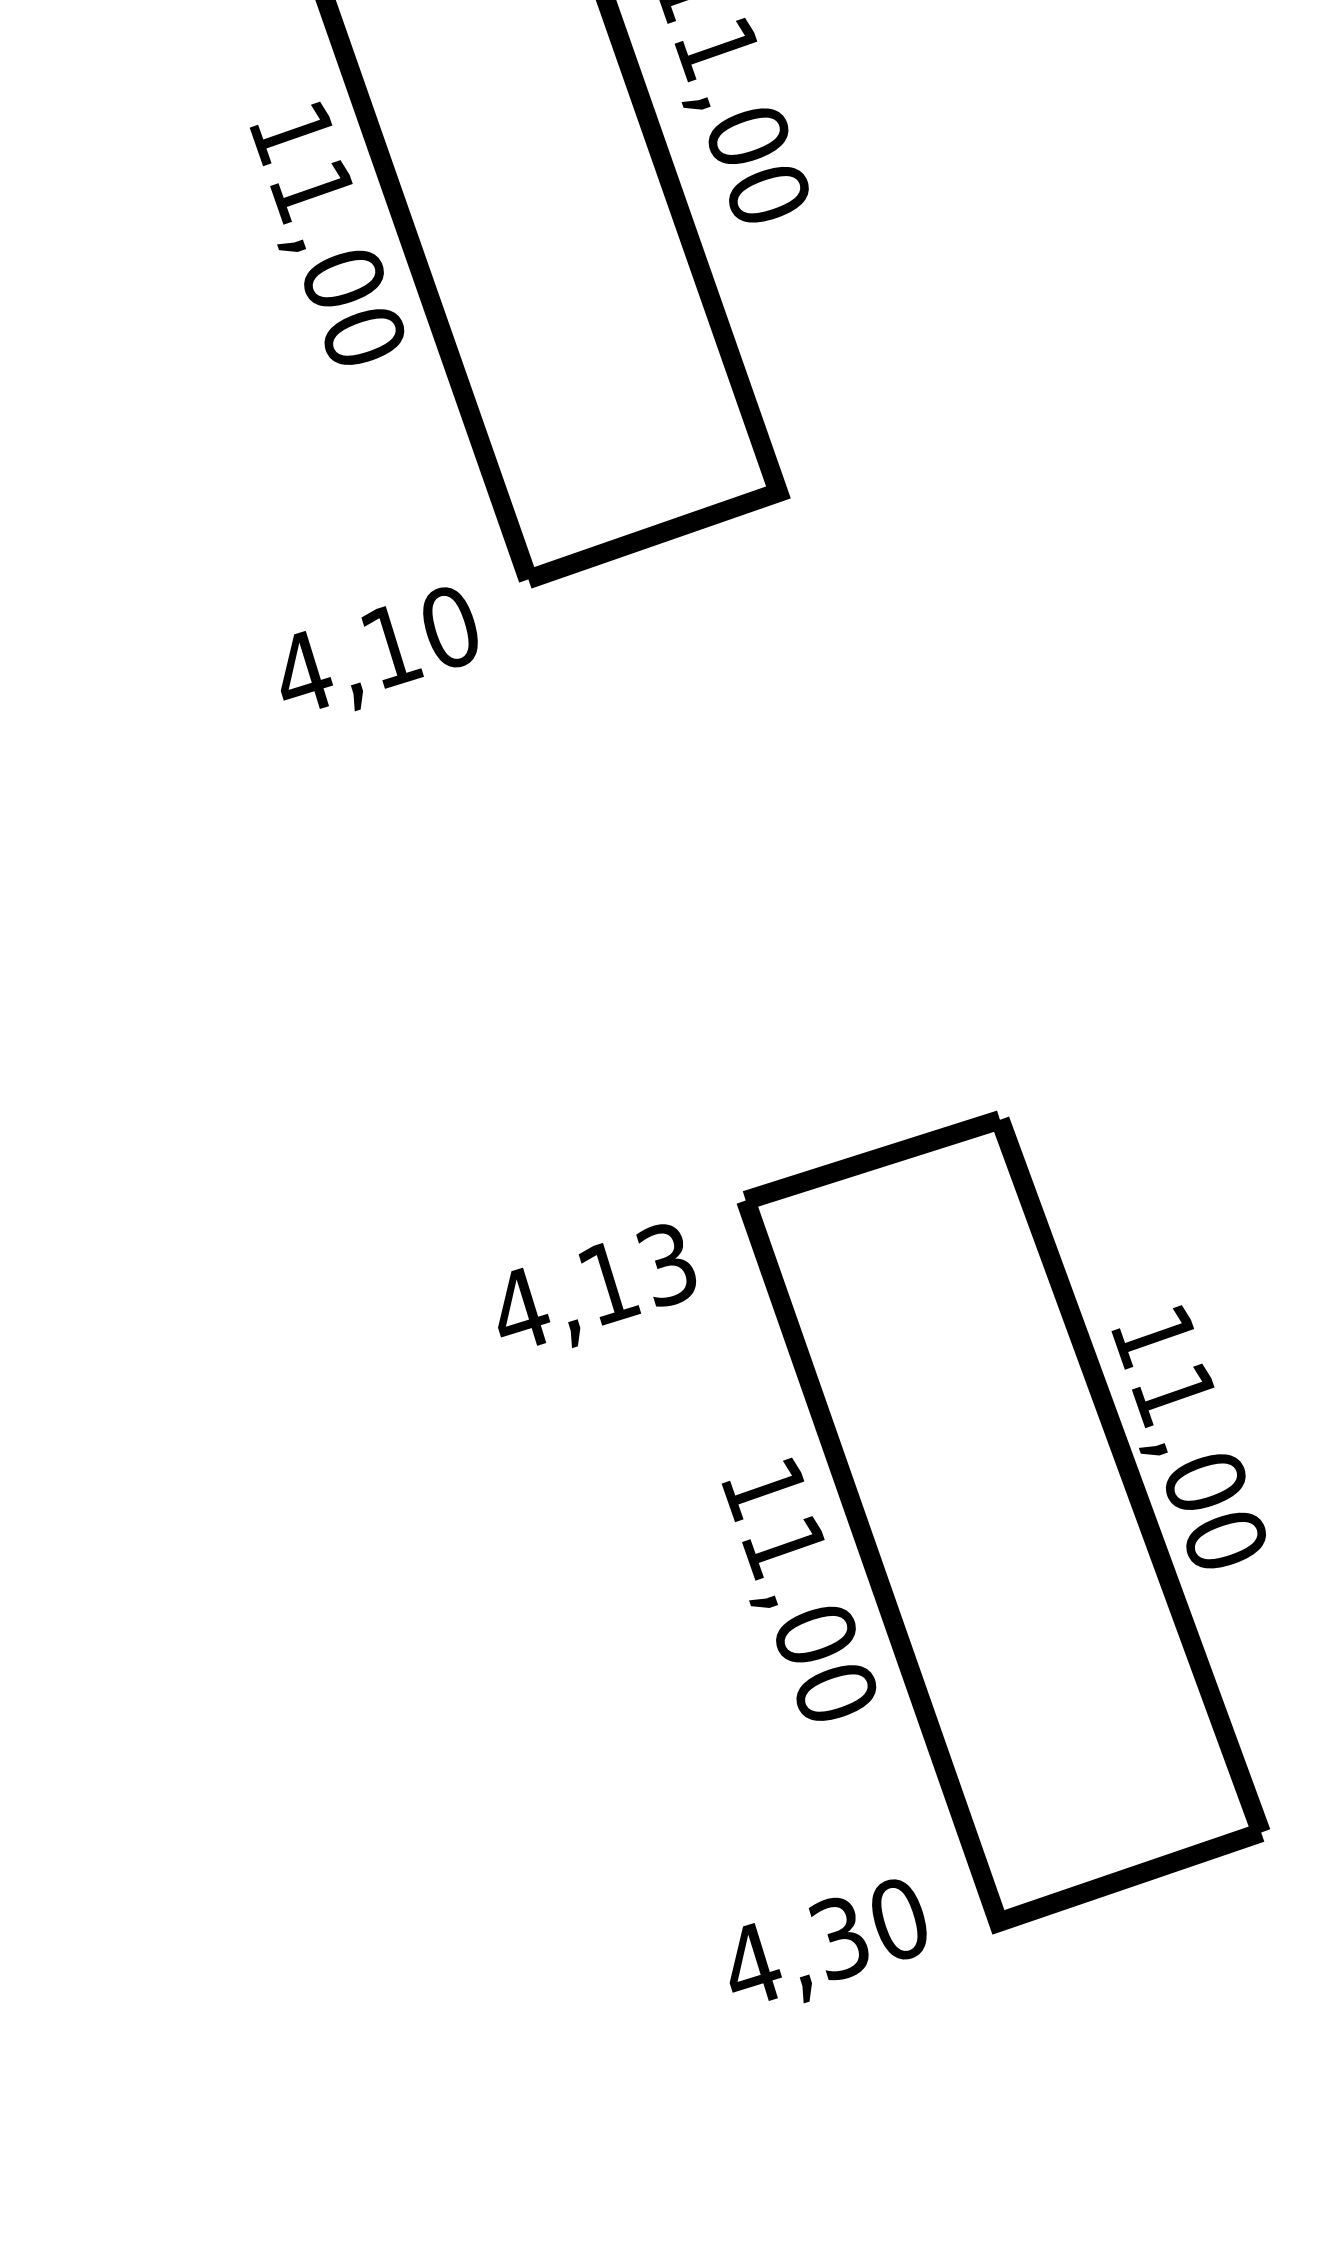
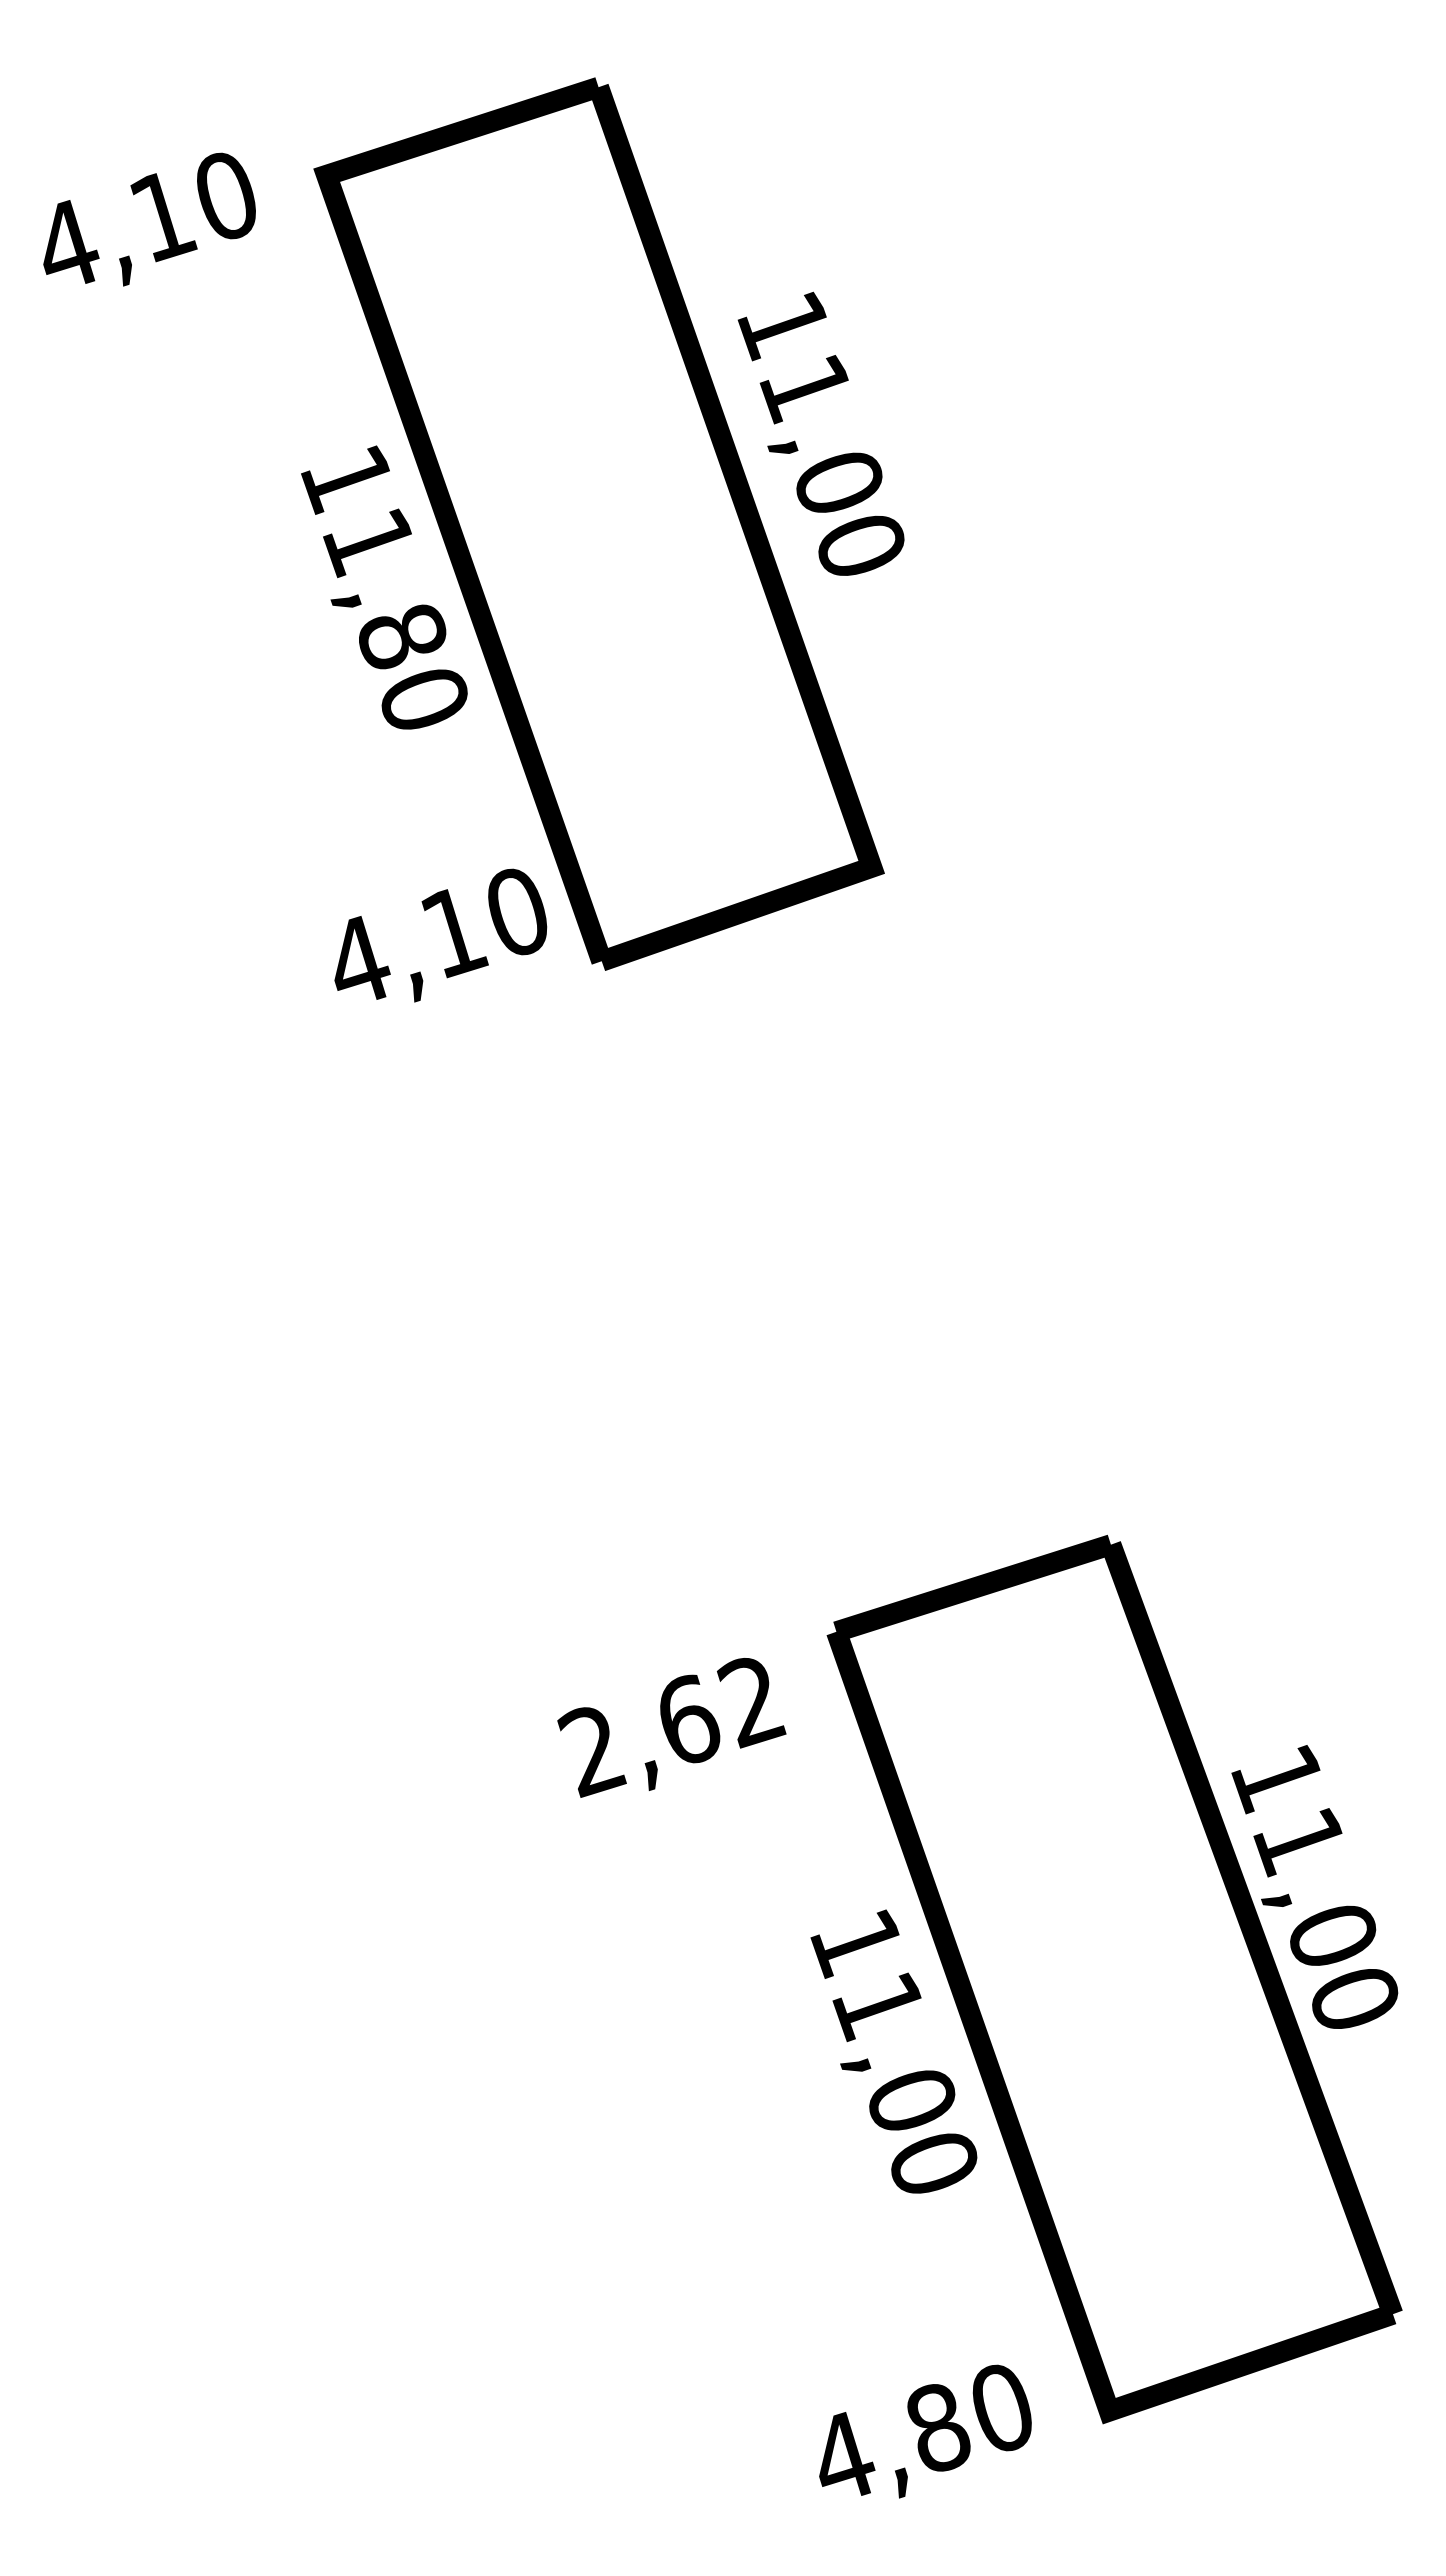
text: (343, 278) -> (402, 636), 11,00 -> 11,80
text: (379, 649) -> (440, 935), moved
text: (592, 1289) -> (671, 1727), 4,13 -> 2,62
text: (839, 1938) -> (937, 2428), 4,30 -> 4,80

